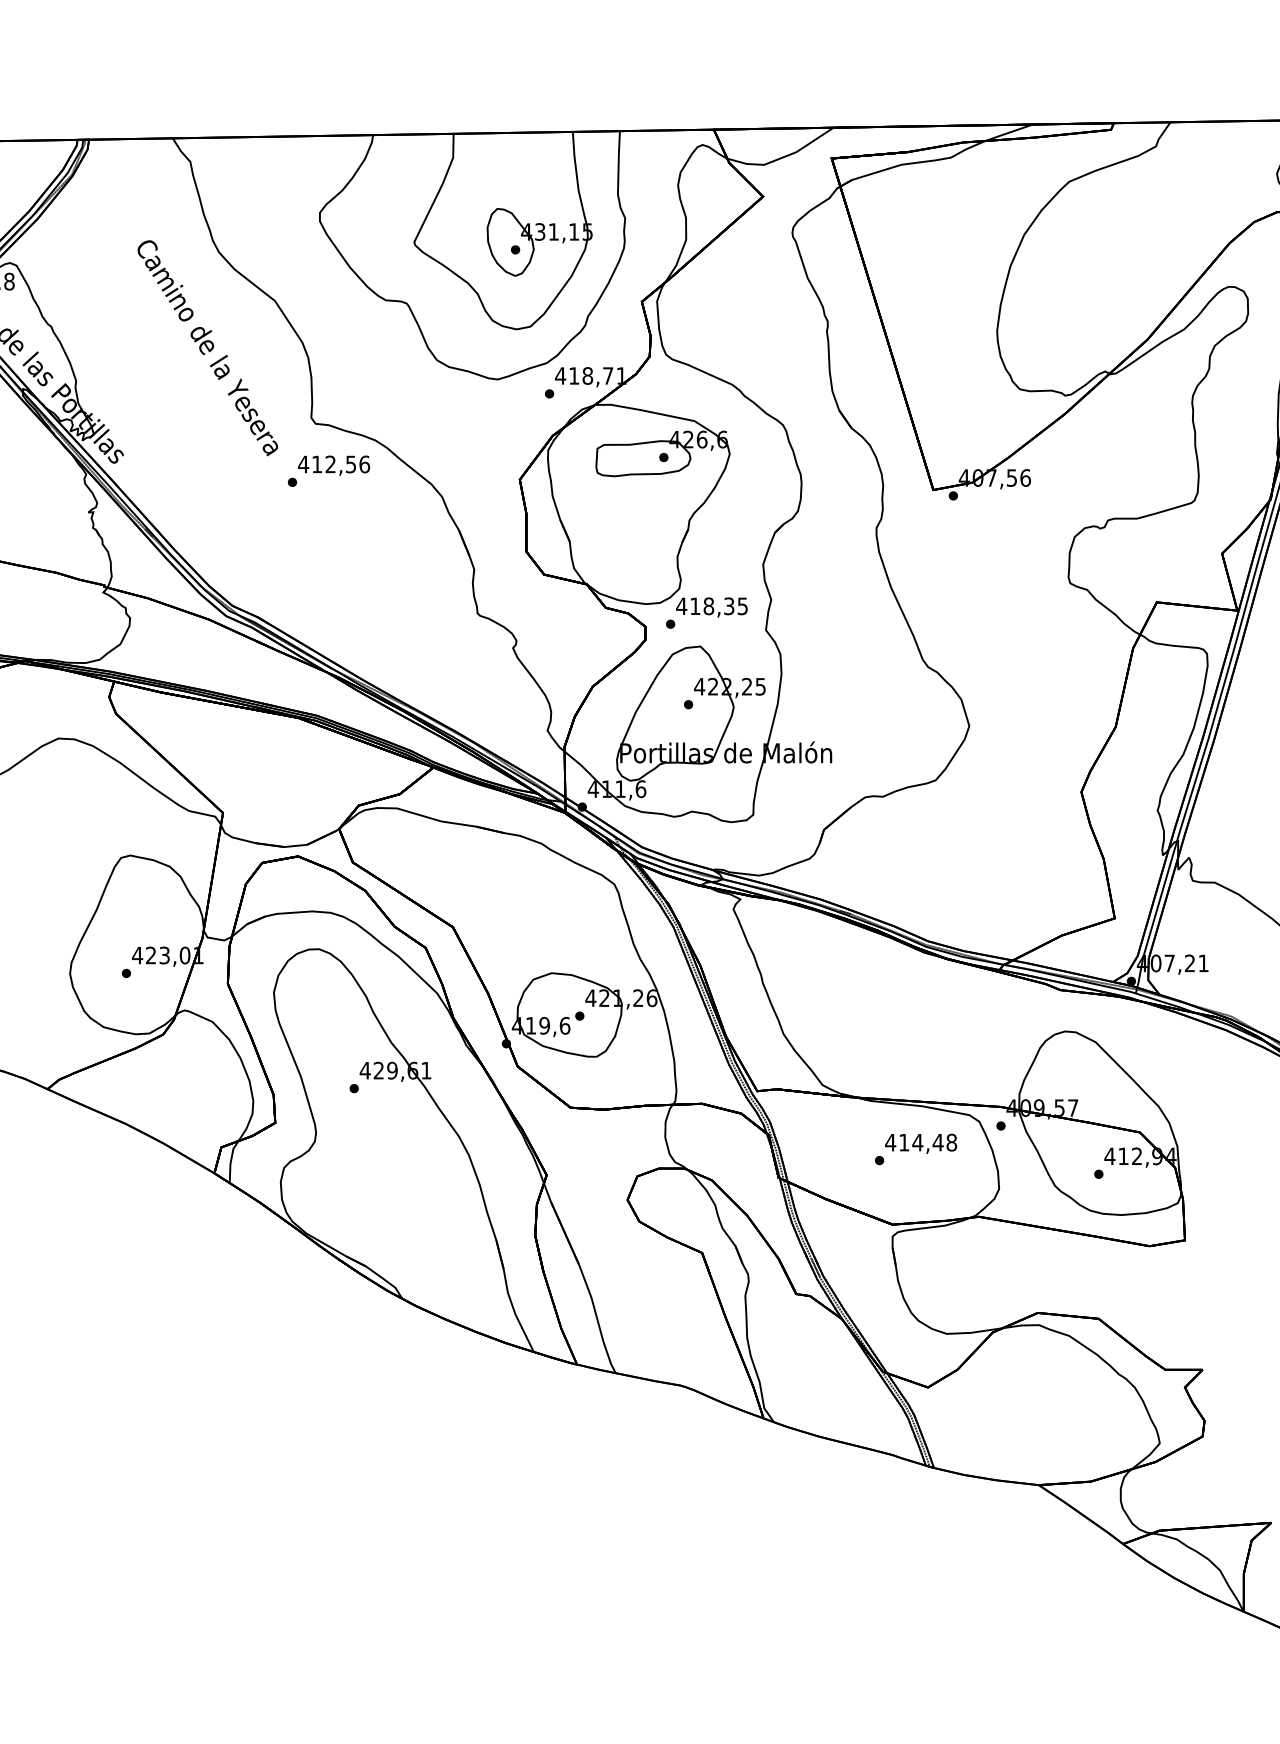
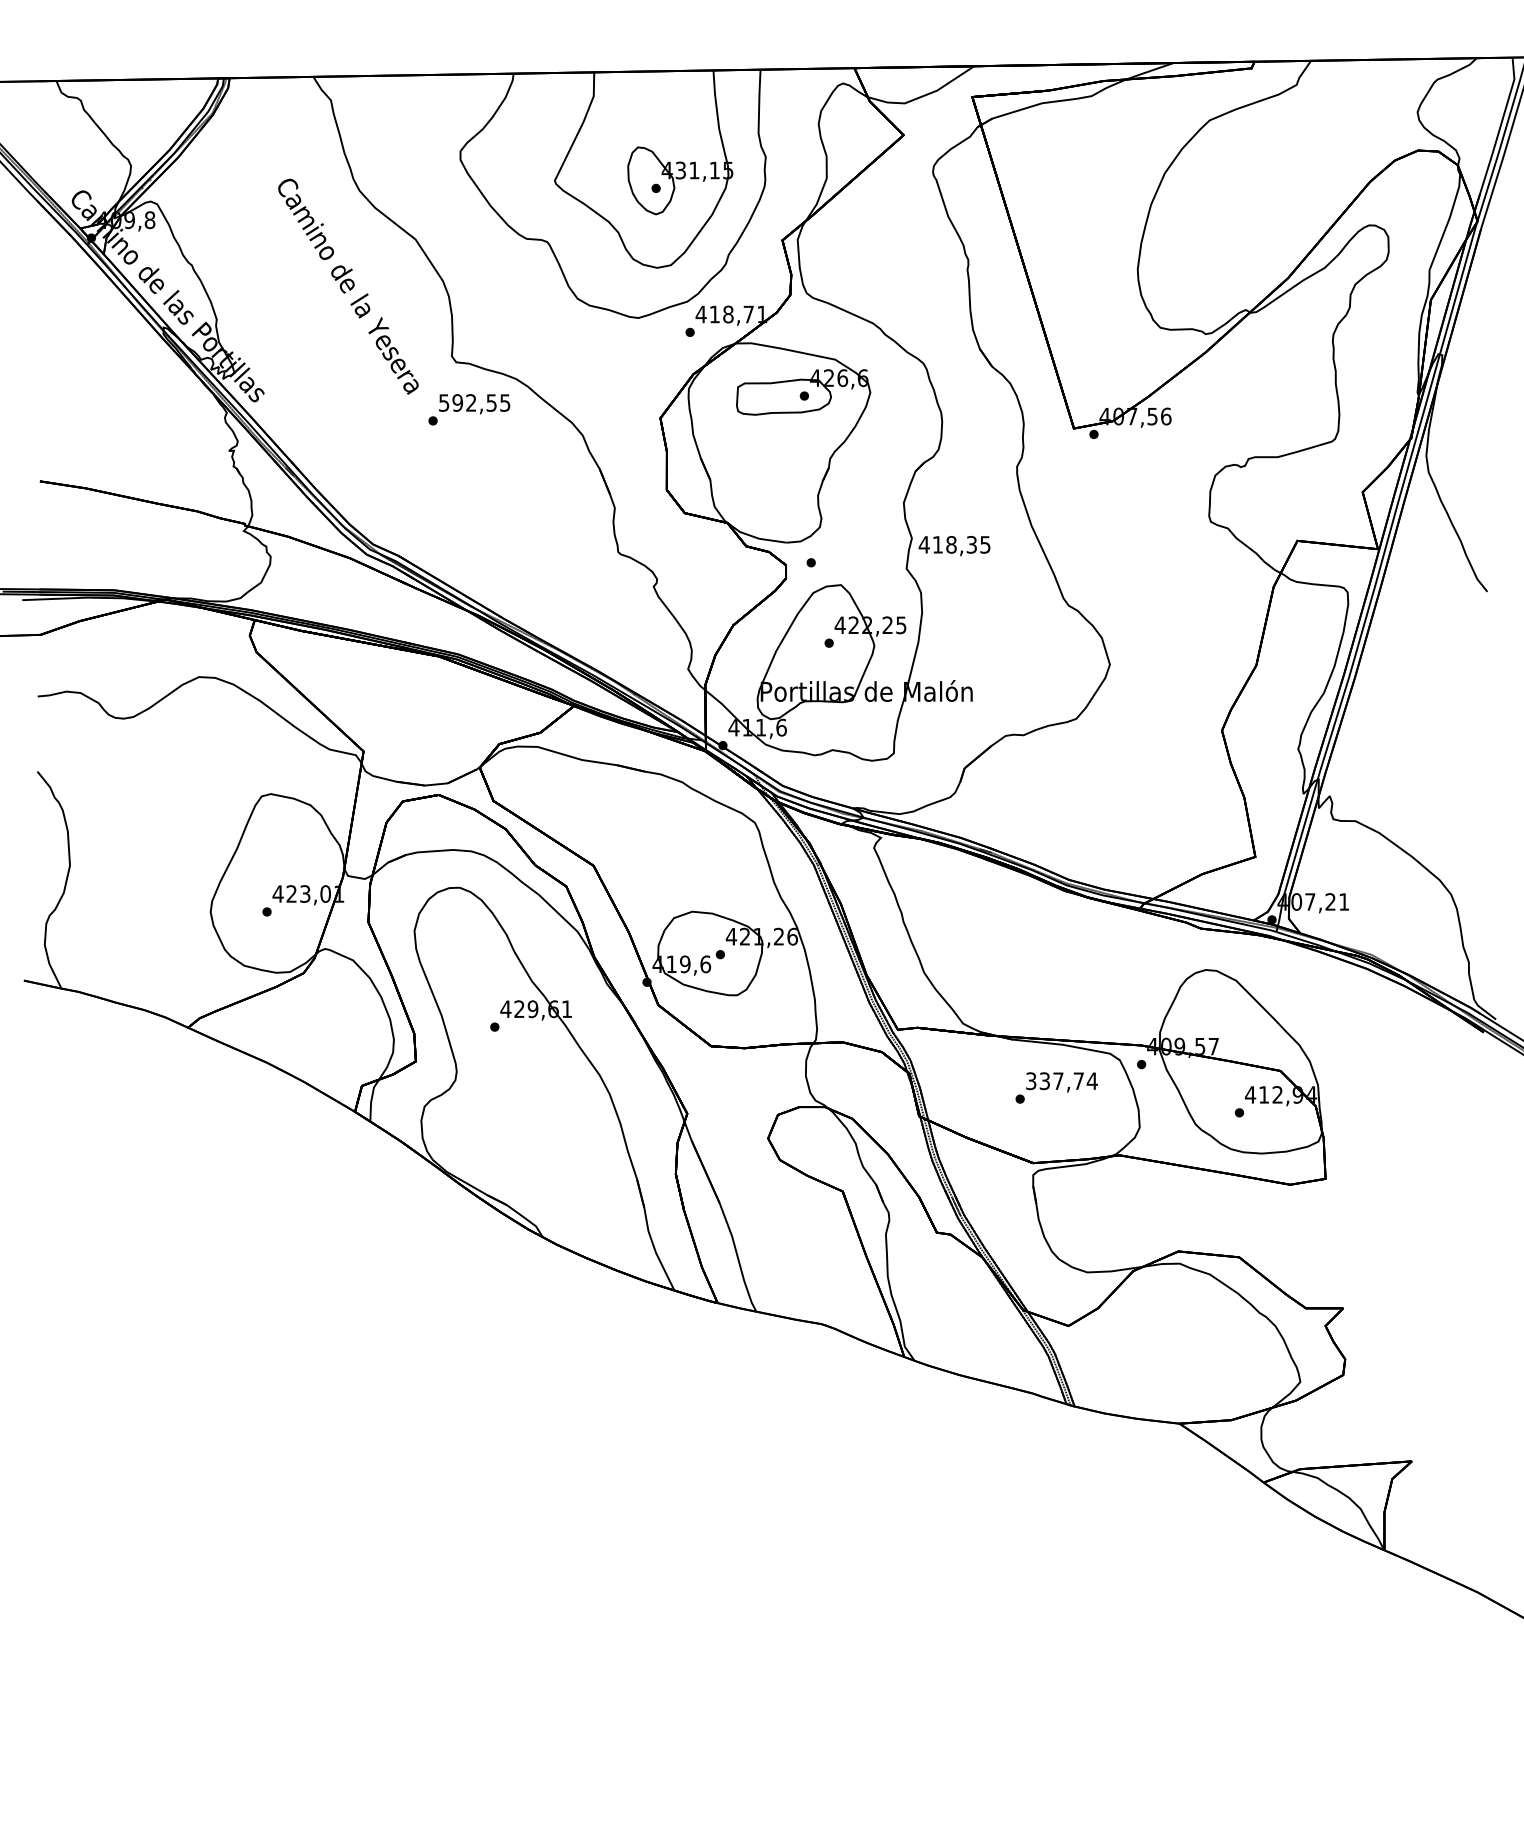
text: (333, 463) -> (474, 402), 412,56 -> 592,55
text: (711, 607) -> (954, 546), moved
text: (920, 1142) -> (1061, 1081), 414,48 -> 337,74

